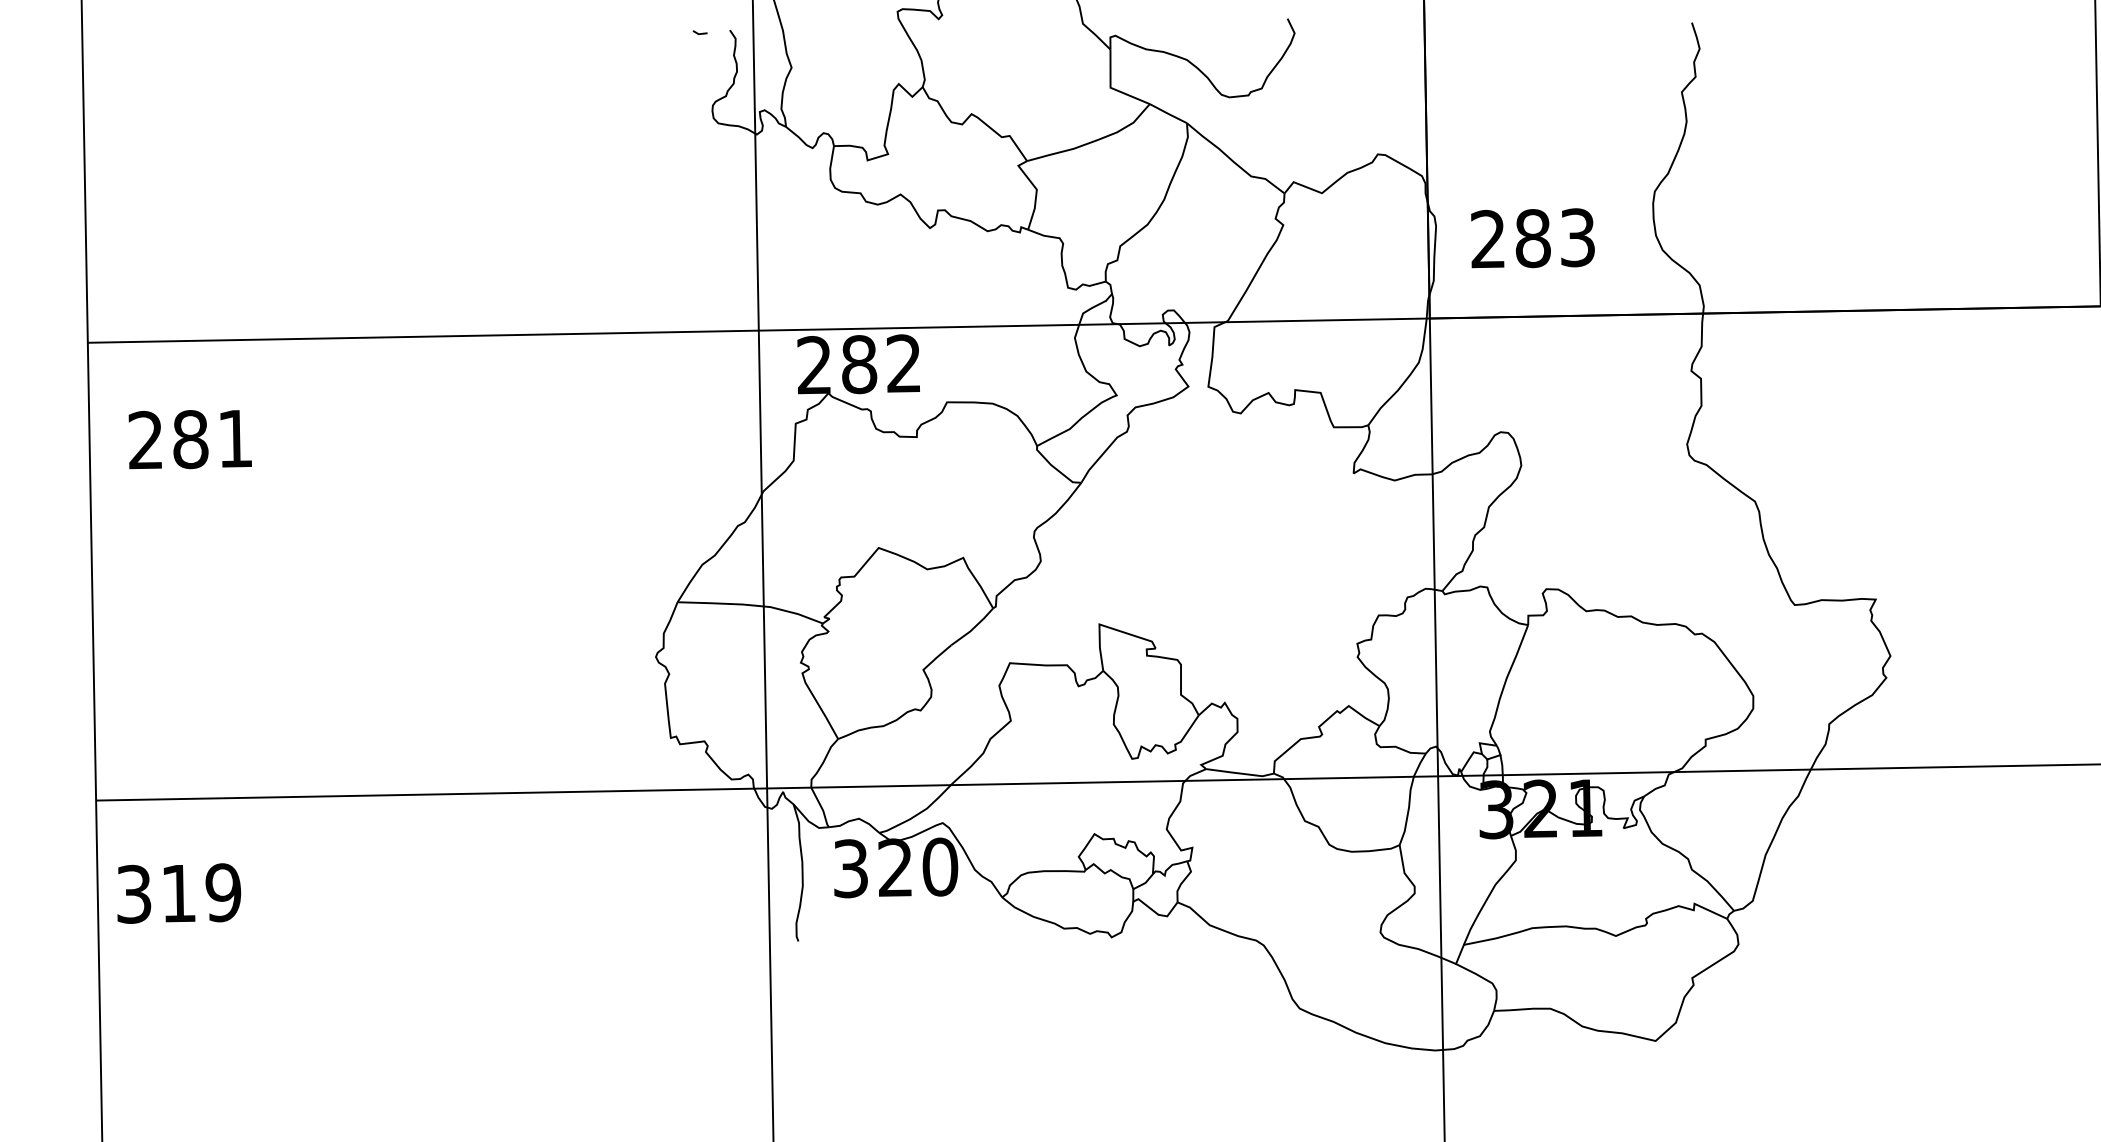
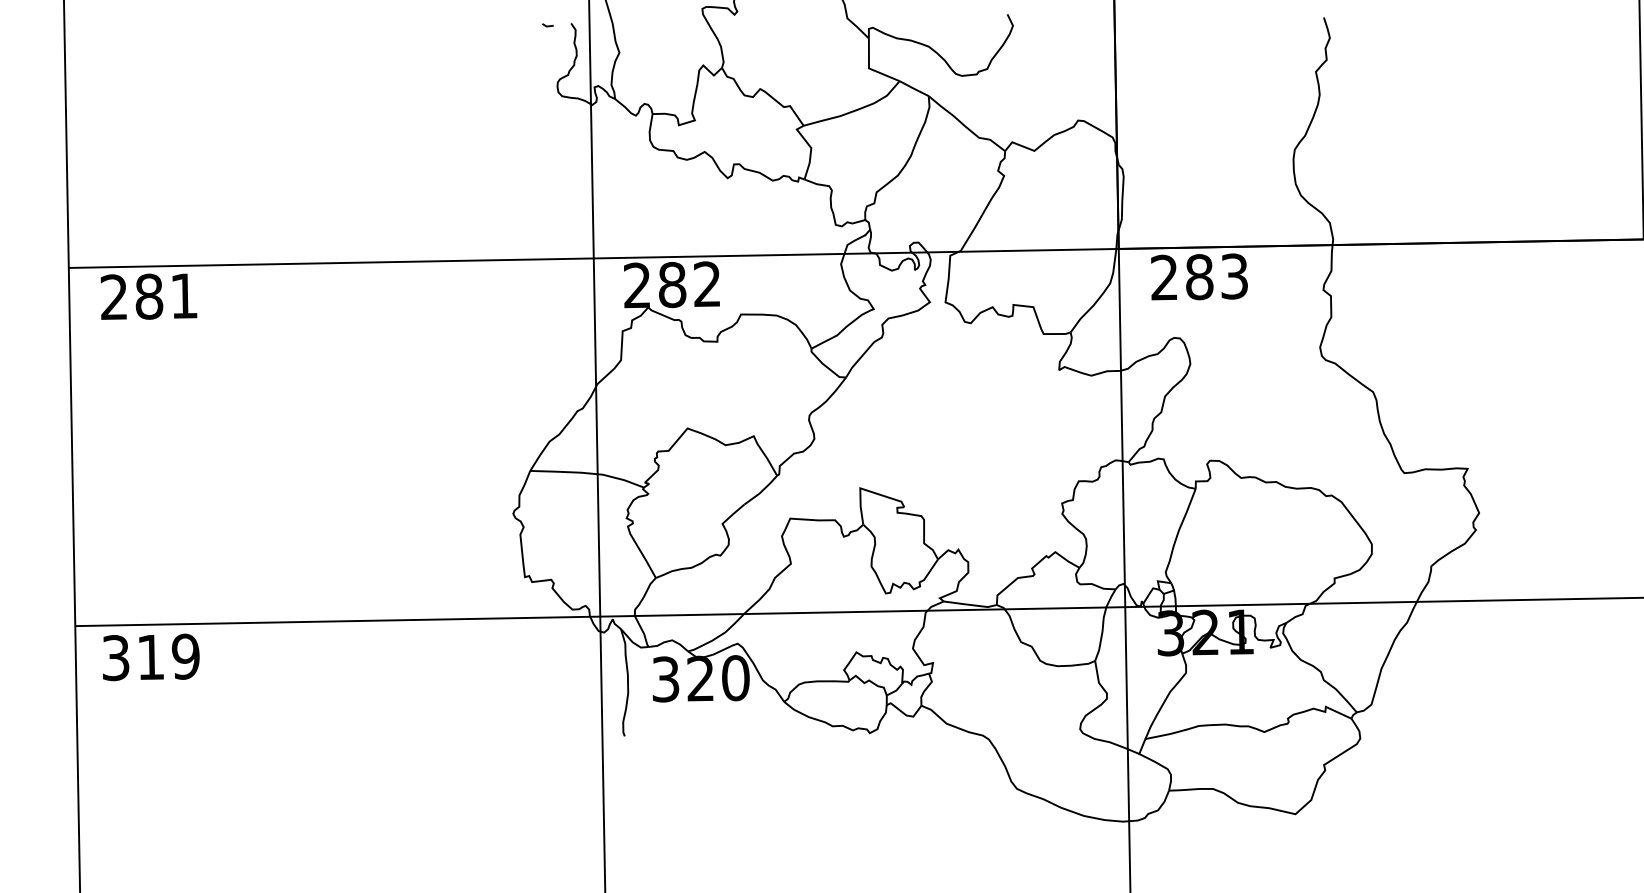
text: (1532, 238) -> (1199, 277), moved
text: (189, 439) -> (148, 296), moved
text: (179, 893) -> (151, 657), moved

